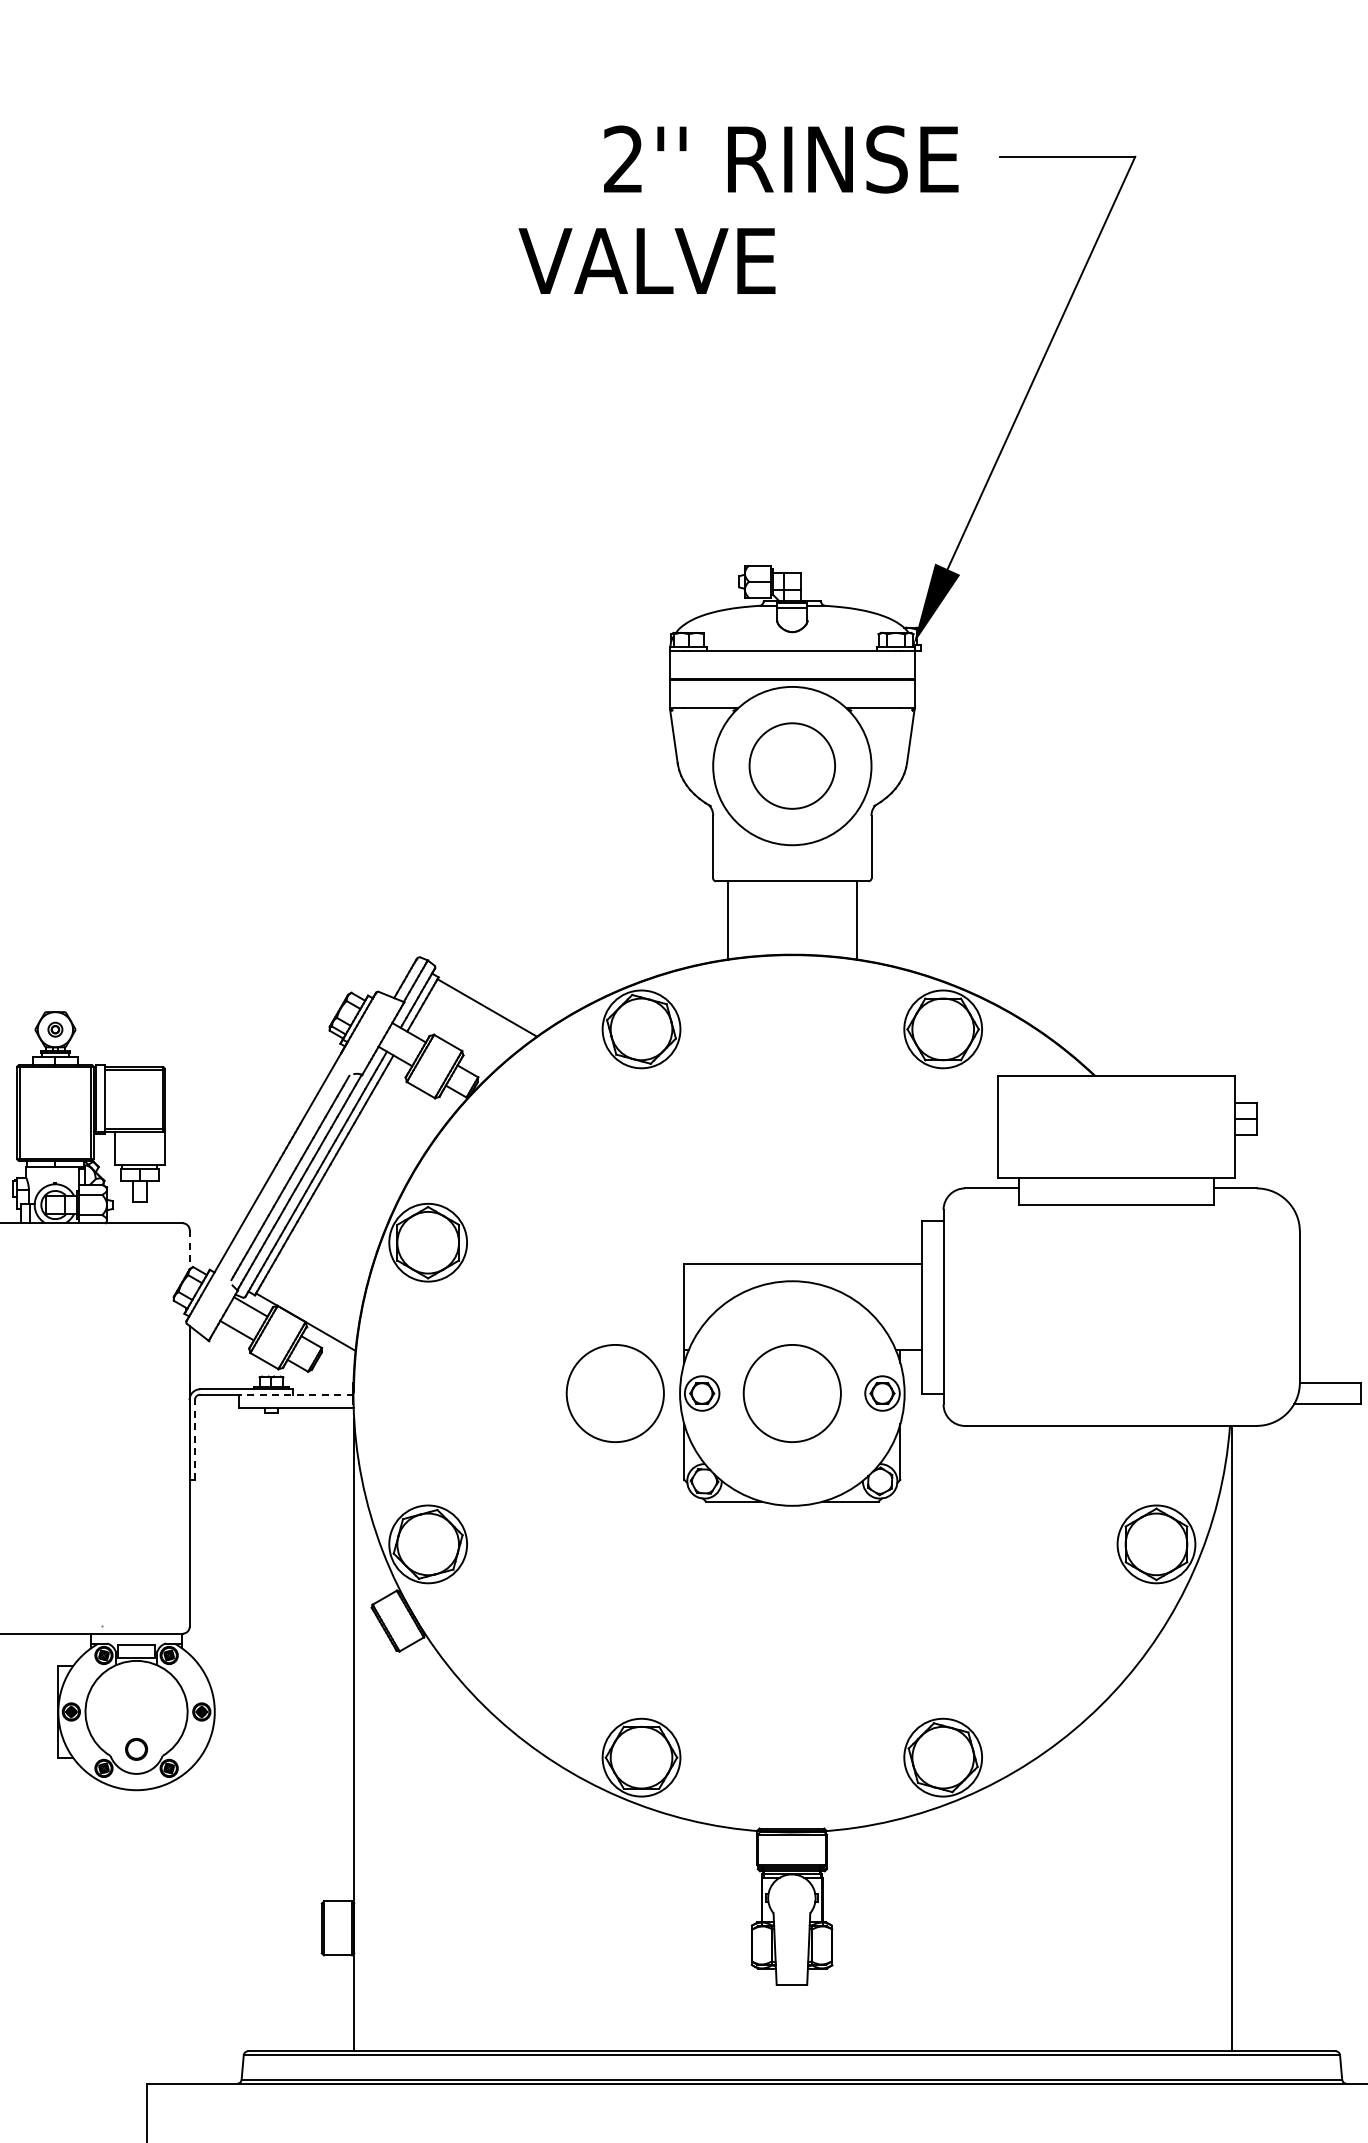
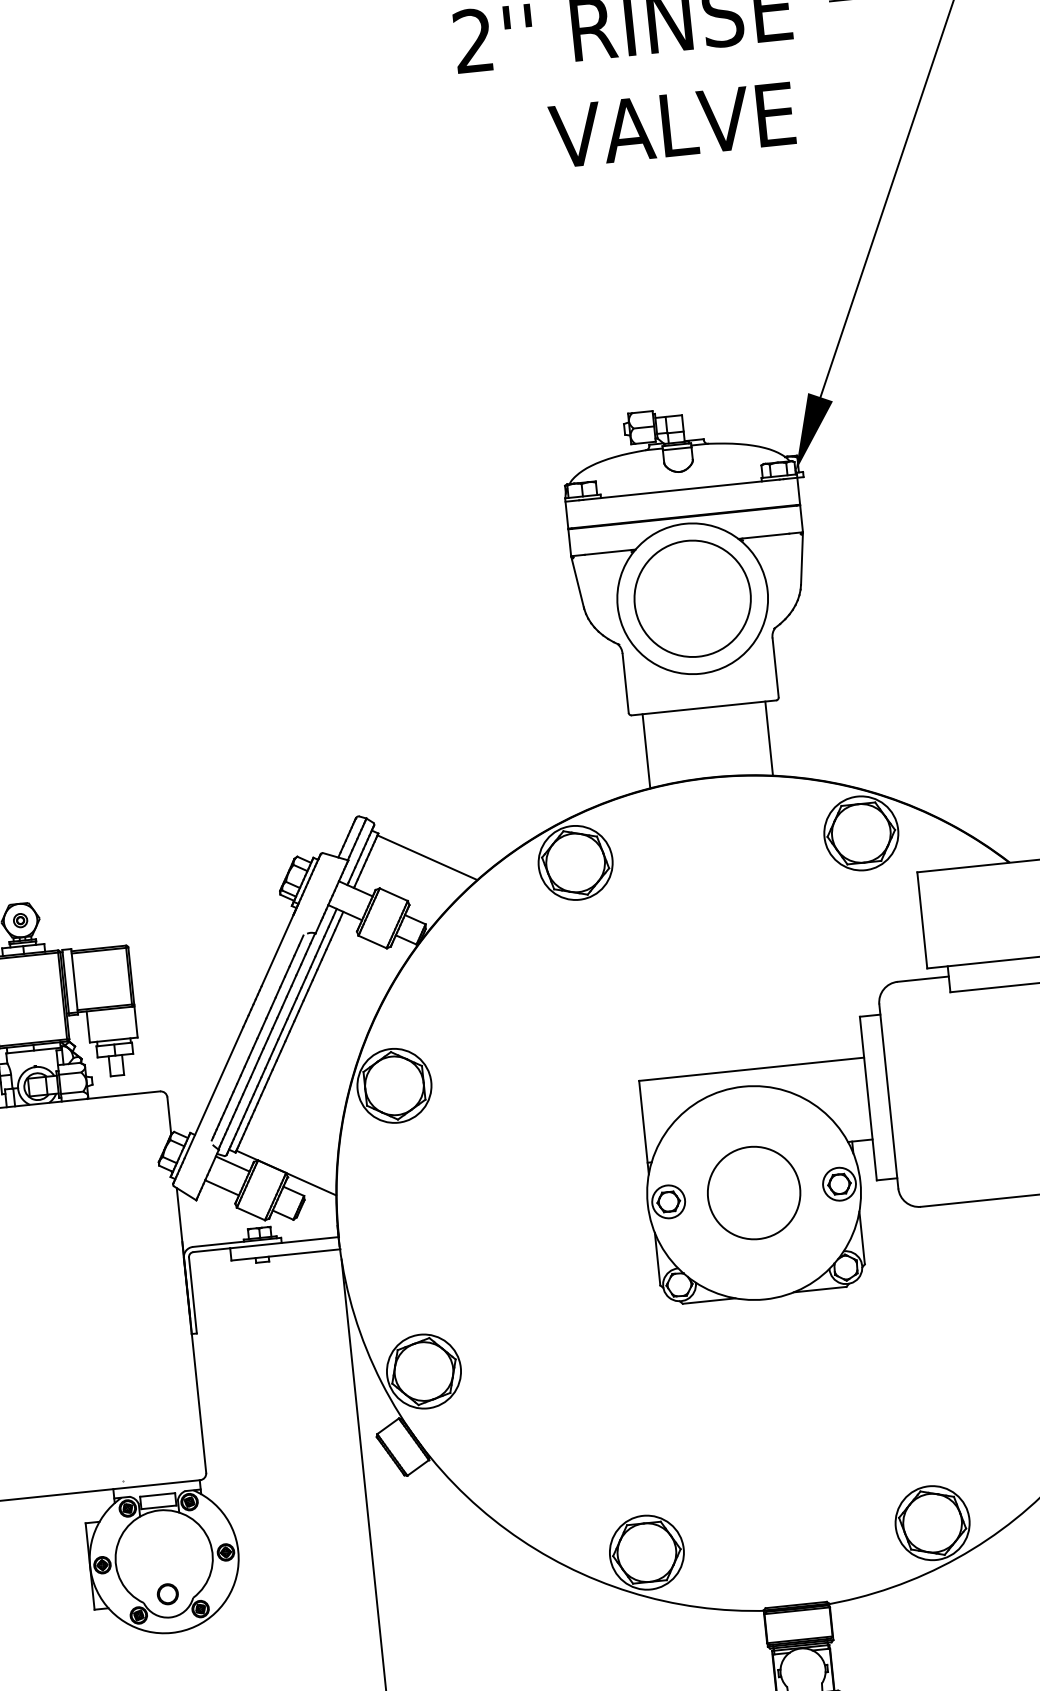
text: (646, 260) -> (671, 124), moved
circle: (792, 765) -> (692, 598), size x1.43
line: (189, 1249) -> (169, 1115), dashed -> solid
circle: (614, 1393) -> (585, 1210), removed
line: (295, 1394) -> (283, 1242), dashed -> solid
line: (195, 1439) -> (193, 1294), dashed -> solid

